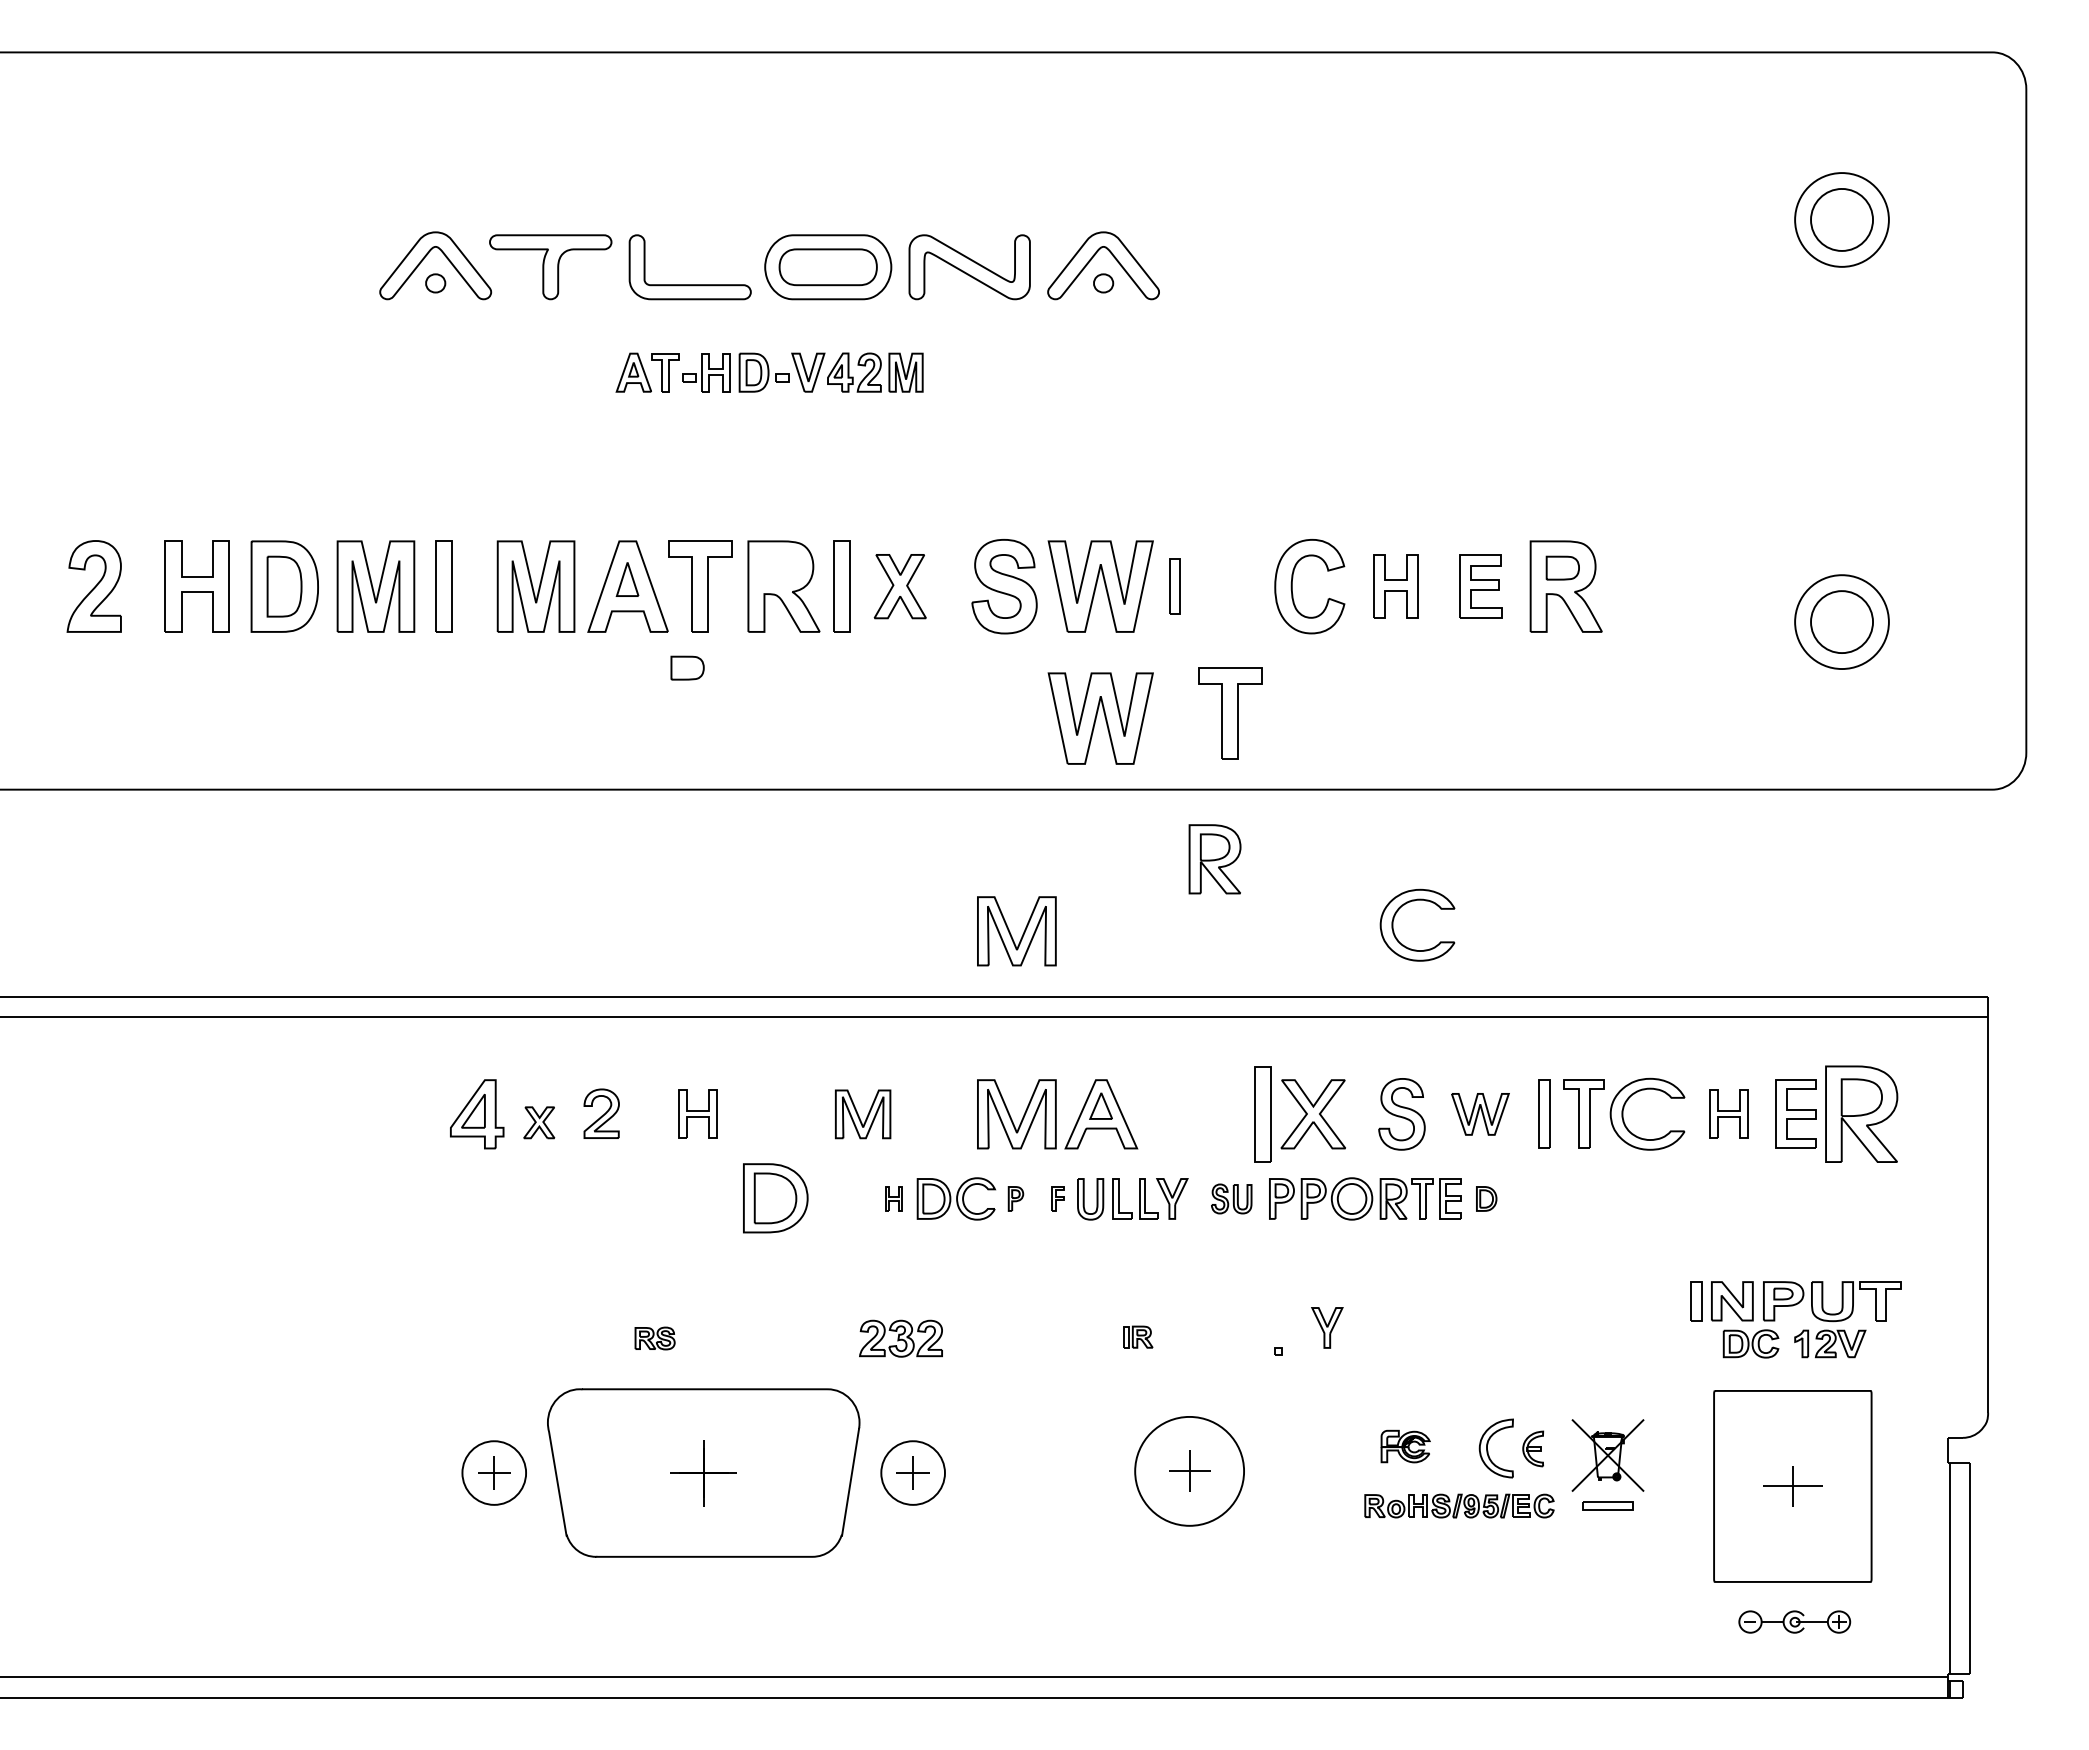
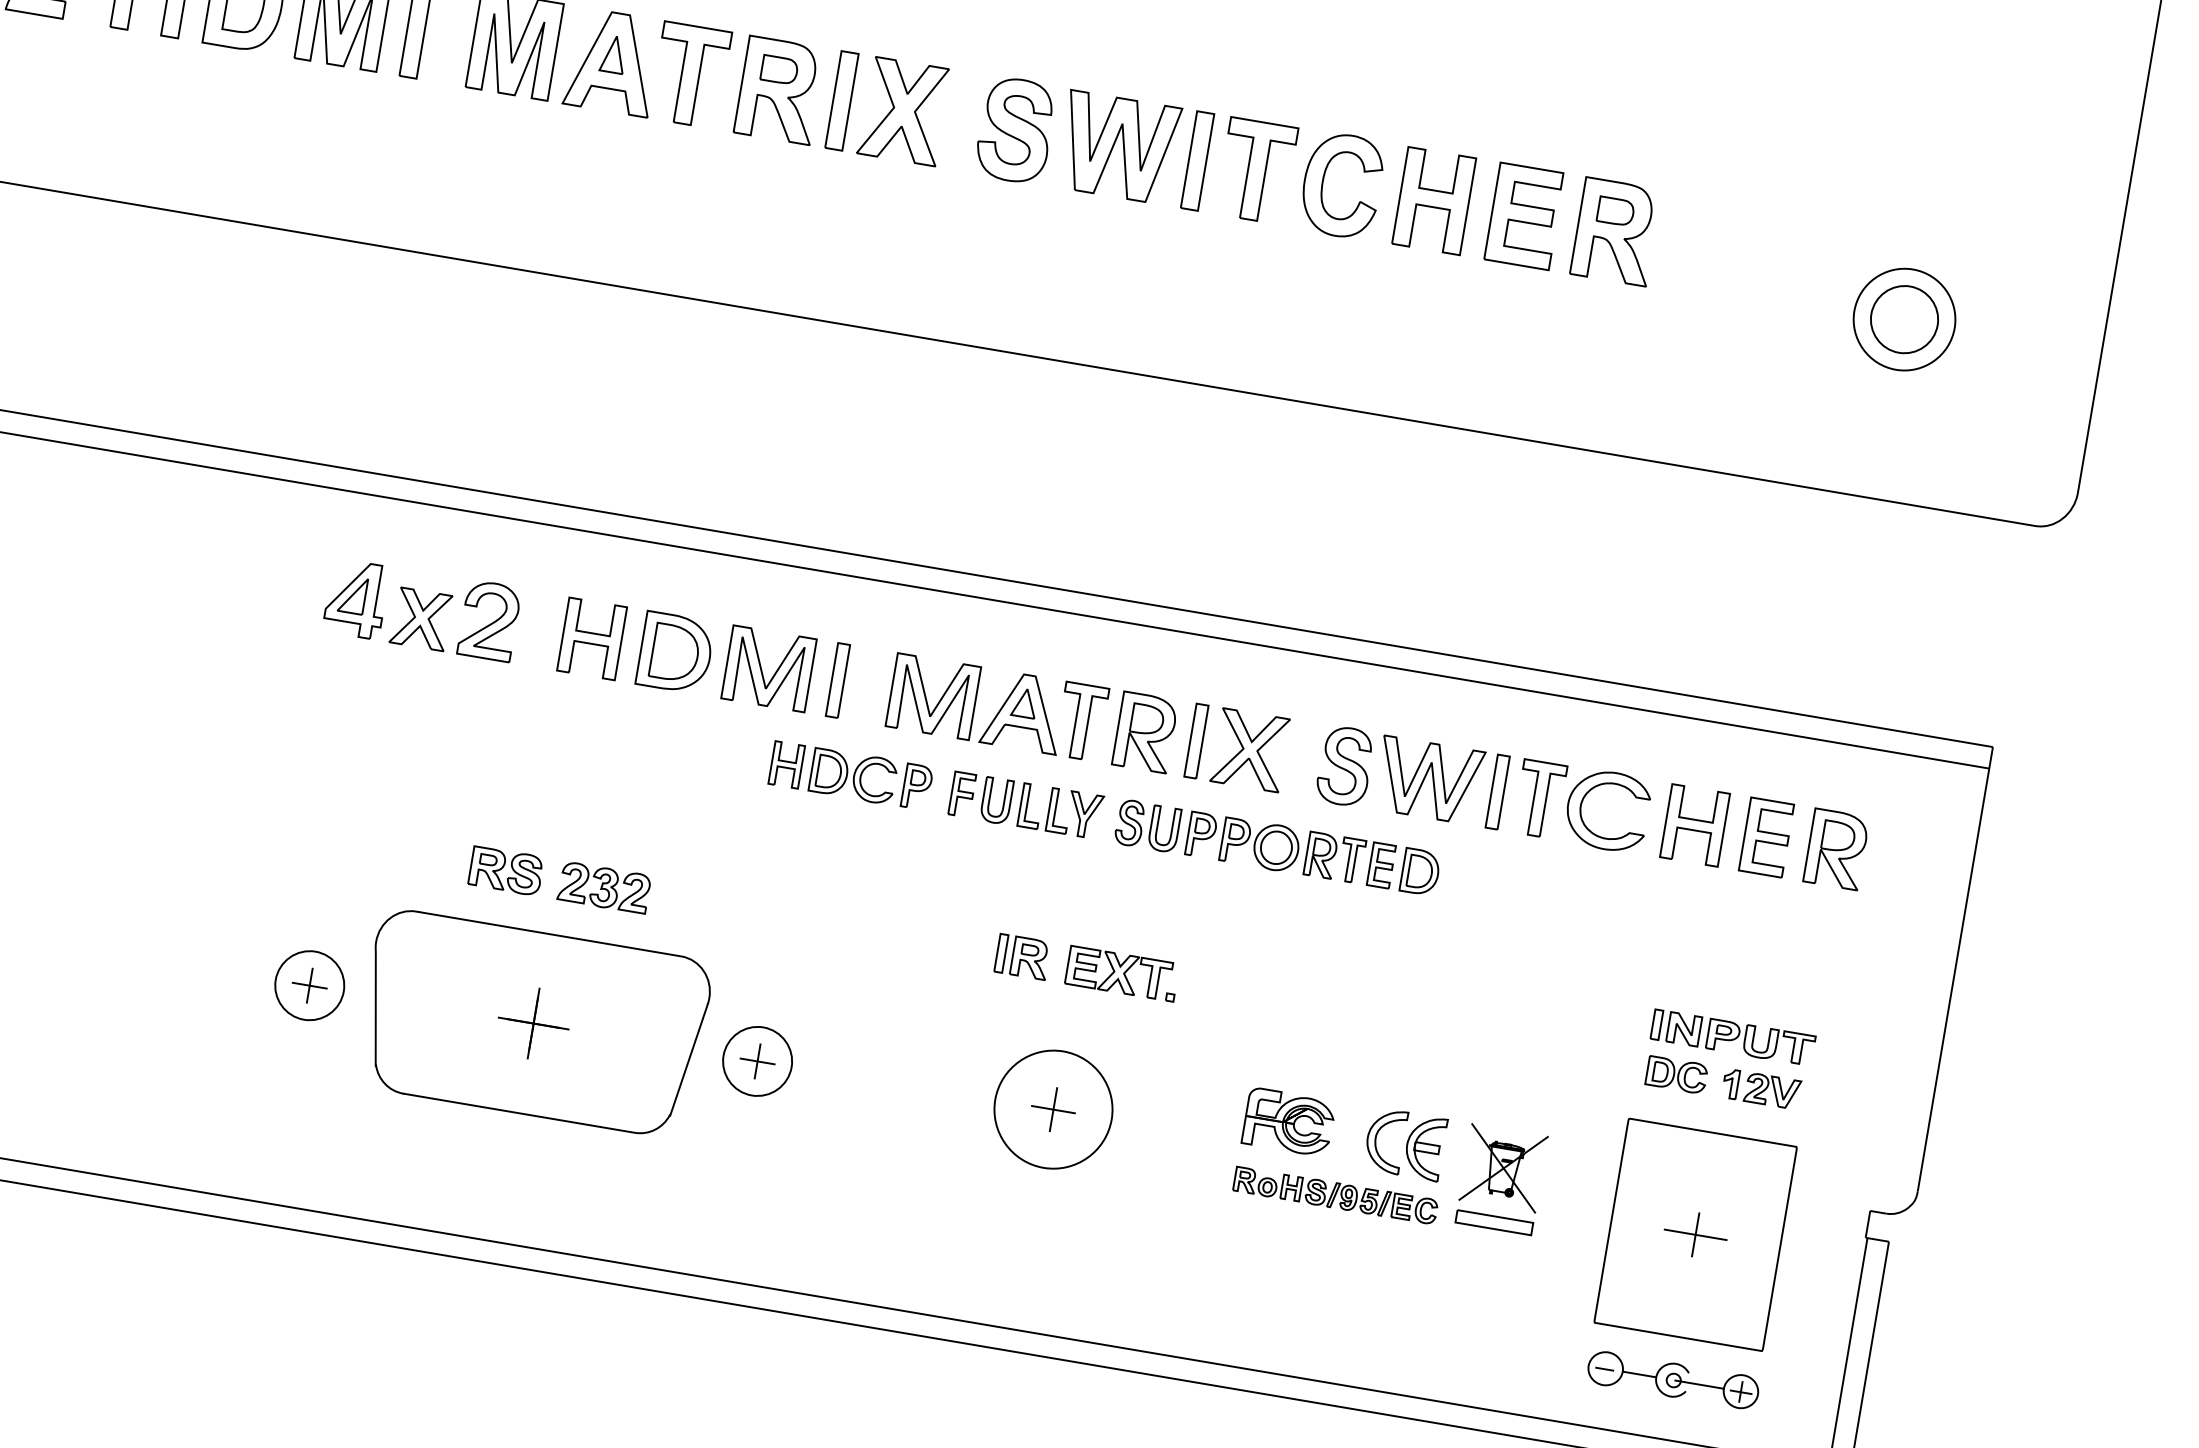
part: (899, 586) -> (903, 111), size x1.43
part: (1174, 586) -> (1197, 160), size x1.67
part: (1395, 586) -> (1433, 200), size x1.43
part: (1480, 586) -> (1524, 216), size x1.43
part: (687, 667) -> (779, 69), moved
part: (1230, 713) -> (1257, 170), moved
part: (1100, 718) -> (1094, 288), removed
part: (1214, 859) -> (1144, 732), moved
part: (1404, 905) -> (1385, 543), removed
part: (1016, 931) -> (966, 501), removed
part: (601, 1113) -> (489, 620), size x1.43
part: (697, 1113) -> (592, 638), size x1.43
part: (927, 1113) -> (837, 679), added
part: (1155, 1113) -> (1081, 720), added
part: (1262, 1113) -> (1196, 740), size x0.71
part: (1728, 1113) -> (1694, 824), size x1.43
part: (862, 1114) -> (768, 668), size x1.43
part: (1480, 1114) -> (1429, 780), size x1.67
part: (1861, 1114) -> (1836, 849), size x0.71
part: (539, 1122) -> (421, 619), size x1.67
part: (775, 1198) -> (675, 653), moved
part: (893, 1198) -> (786, 764), size x1.67
part: (1015, 1198) -> (916, 786), size x1.67
part: (1057, 1198) -> (961, 794), size x1.67
part: (1231, 1198) -> (1147, 825), size x1.43
part: (1486, 1198) -> (1420, 871), size x1.67
part: (1796, 1301) -> (1733, 1037), size x0.71
part: (1327, 1327) -> (1226, 980), removed
part: (1138, 1336) -> (1023, 956), size x1.67
part: (1228, 1336) -> (1119, 972), added
part: (654, 1338) -> (505, 870), size x1.67
part: (900, 1338) -> (603, 887), moved
part: (1405, 1446) -> (1288, 1122), size x1.67
part: (1532, 1448) -> (1424, 1147), size x1.67
part: (1607, 1506) -> (1493, 1222), size x1.43
part: (1794, 1621) -> (1673, 1379), size x1.43

